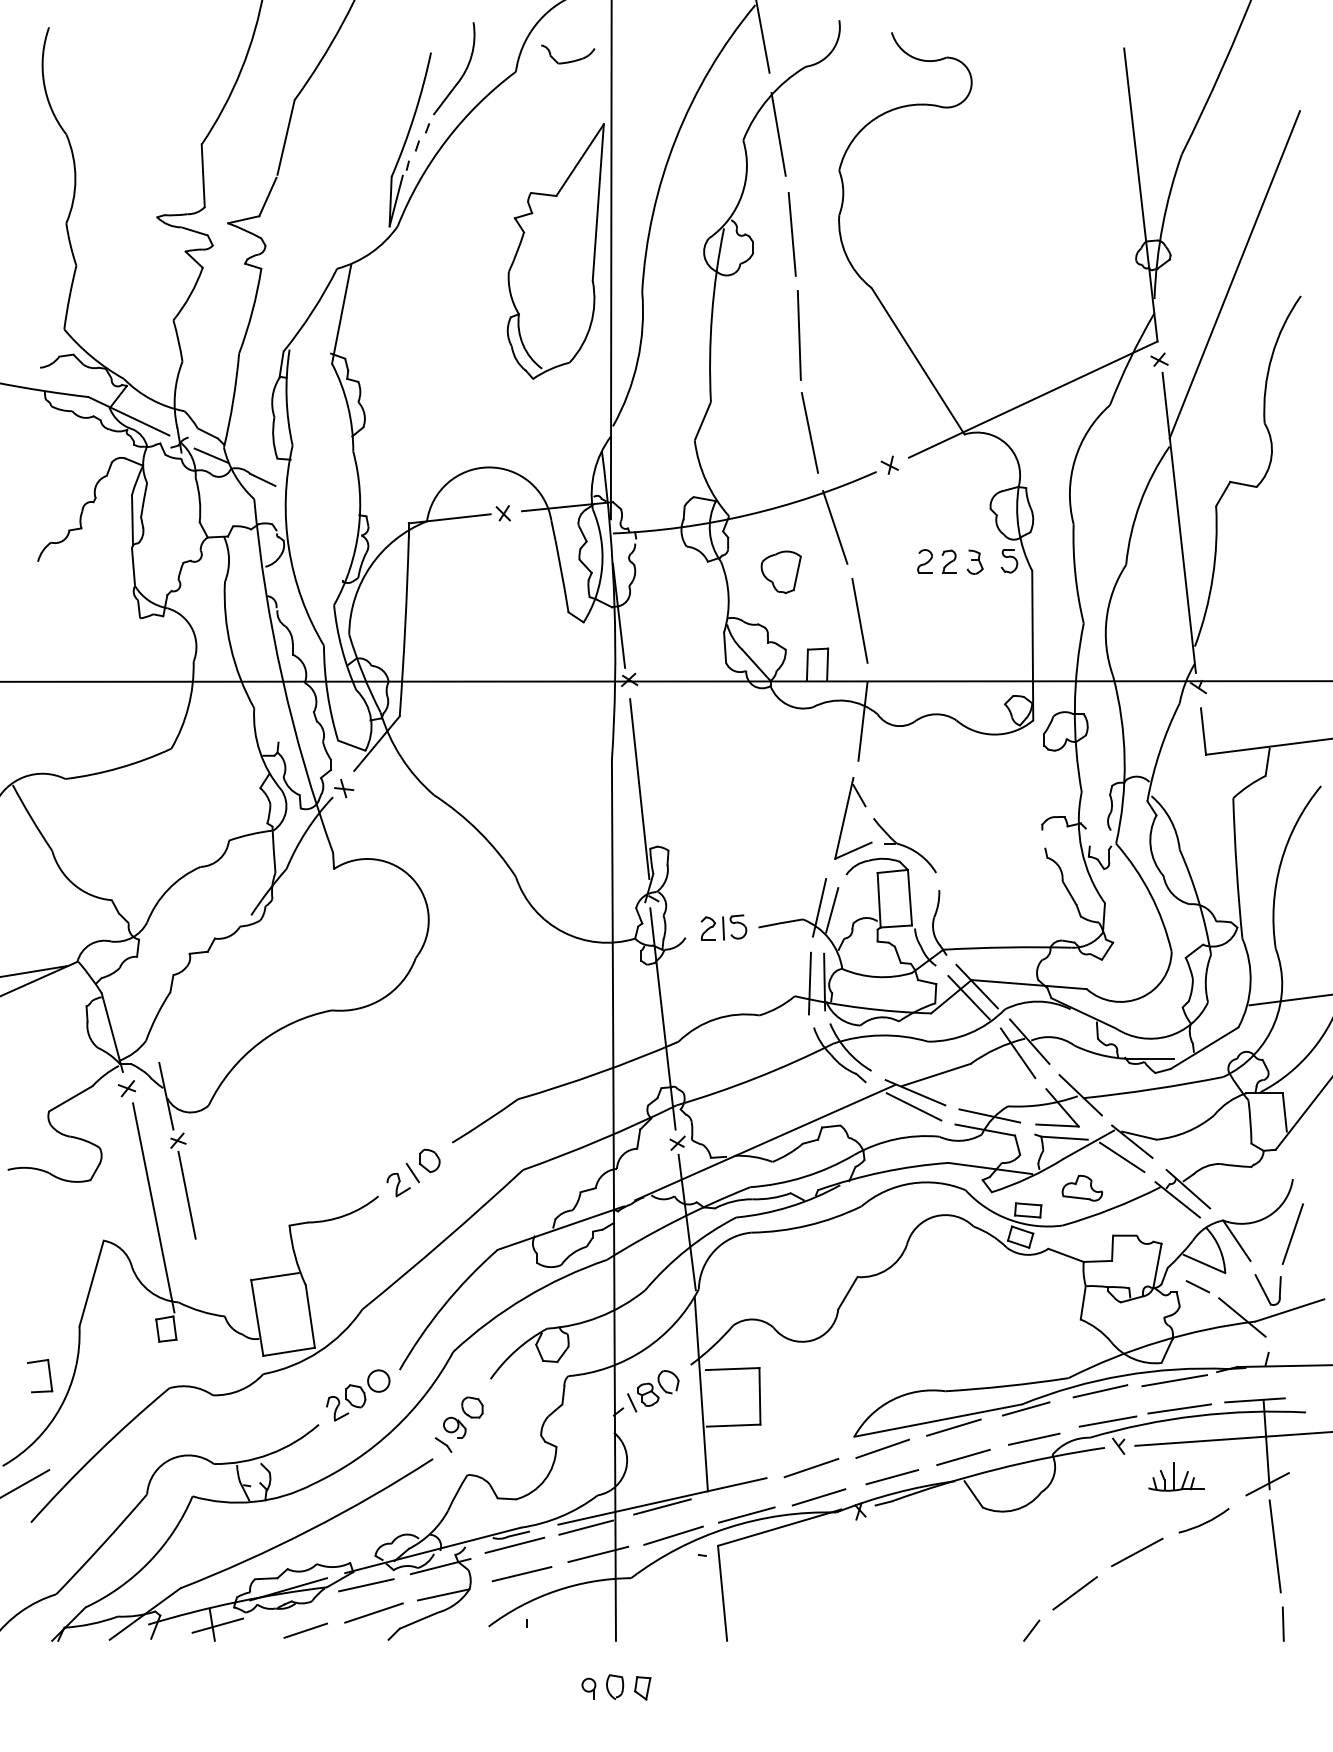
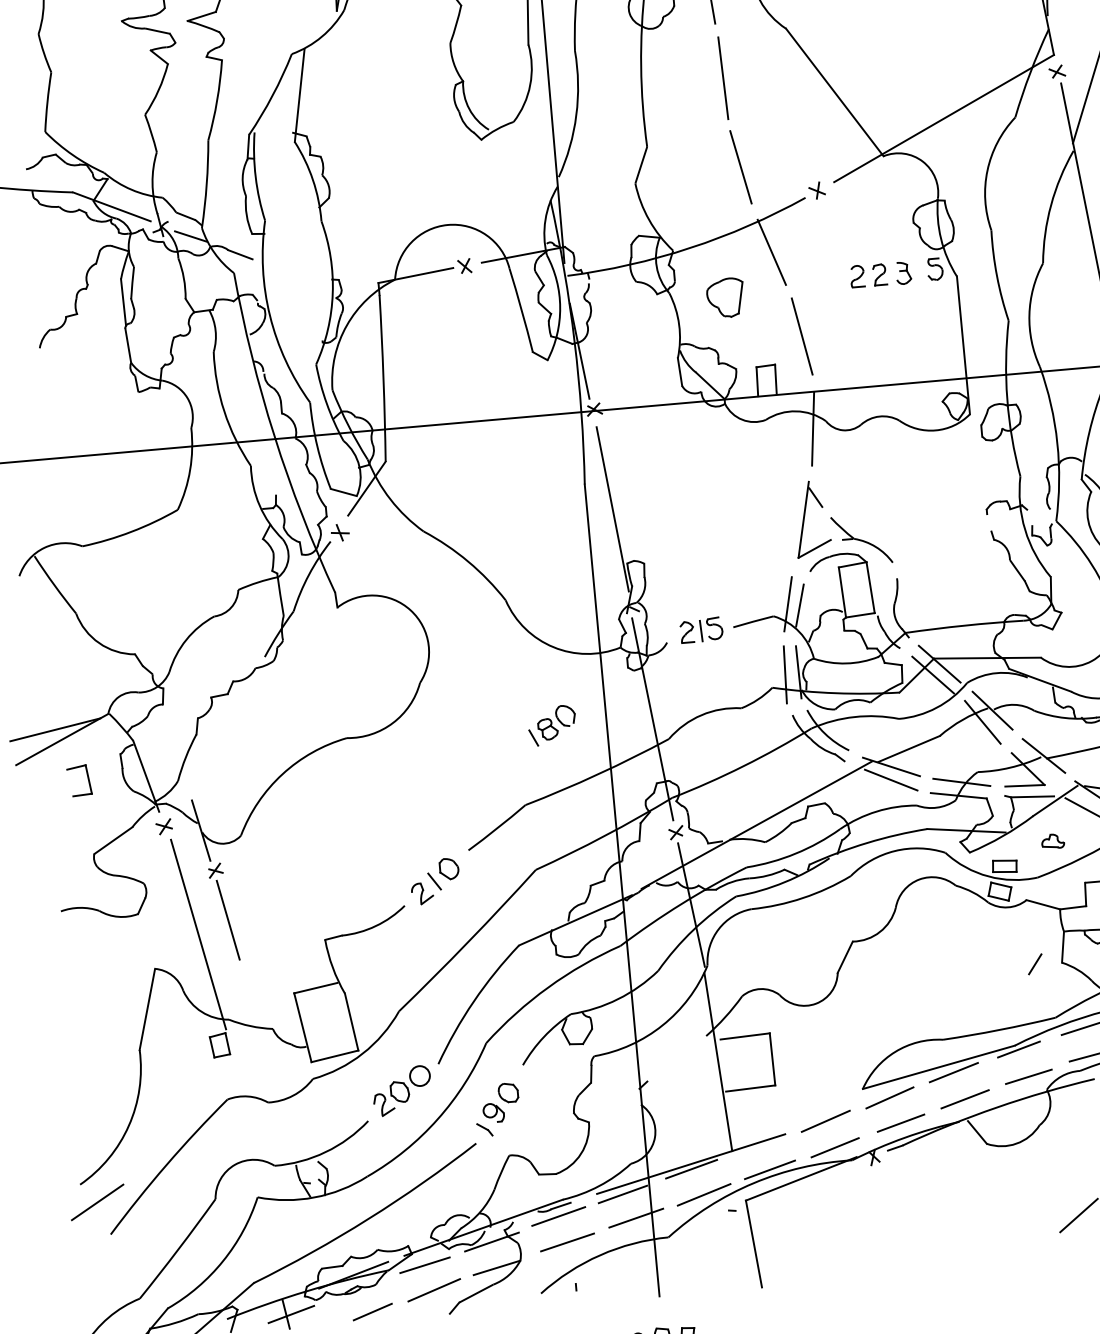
part: (1082, 1187) -> (1053, 840), size x0.6
part: (48, 1372) -> (86, 776), moved
part: (653, 1391) -> (552, 725), moved
line: (1031, 1630) -> (1035, 964), moved

